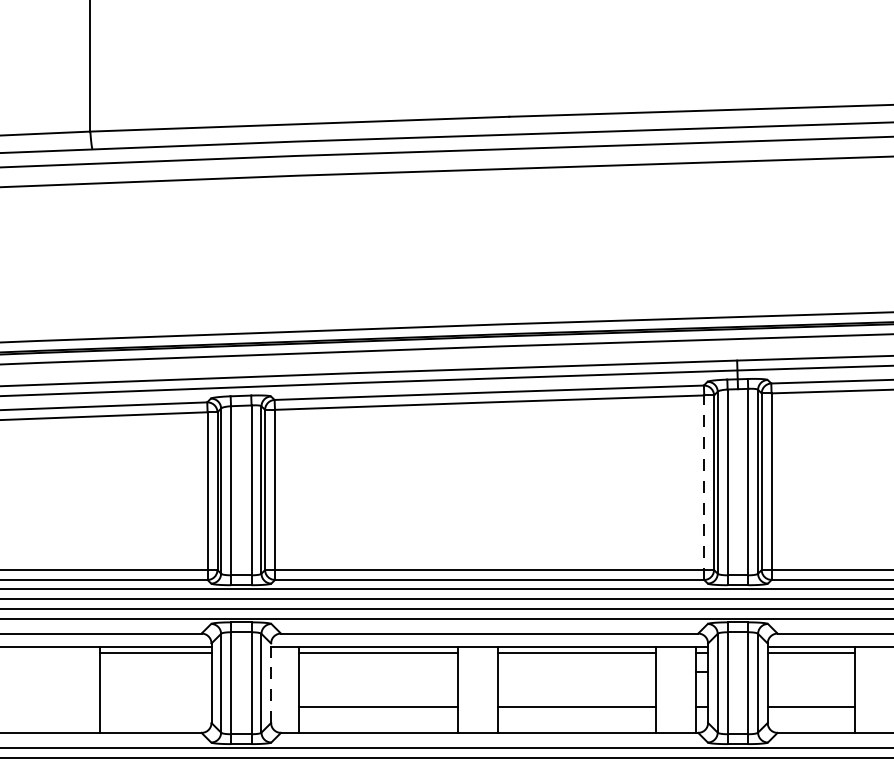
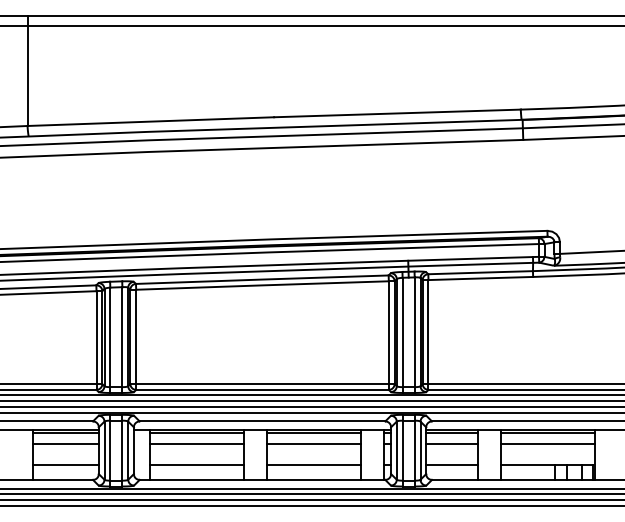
line: (703, 487) -> (388, 335), dashed -> solid
line: (154, 672) -> (65, 444), added
line: (377, 672) -> (196, 444), added
line: (576, 672) -> (313, 444), added
line: (810, 672) -> (451, 444), added
line: (270, 682) -> (133, 450), dashed -> solid
line: (154, 706) -> (65, 464), added

